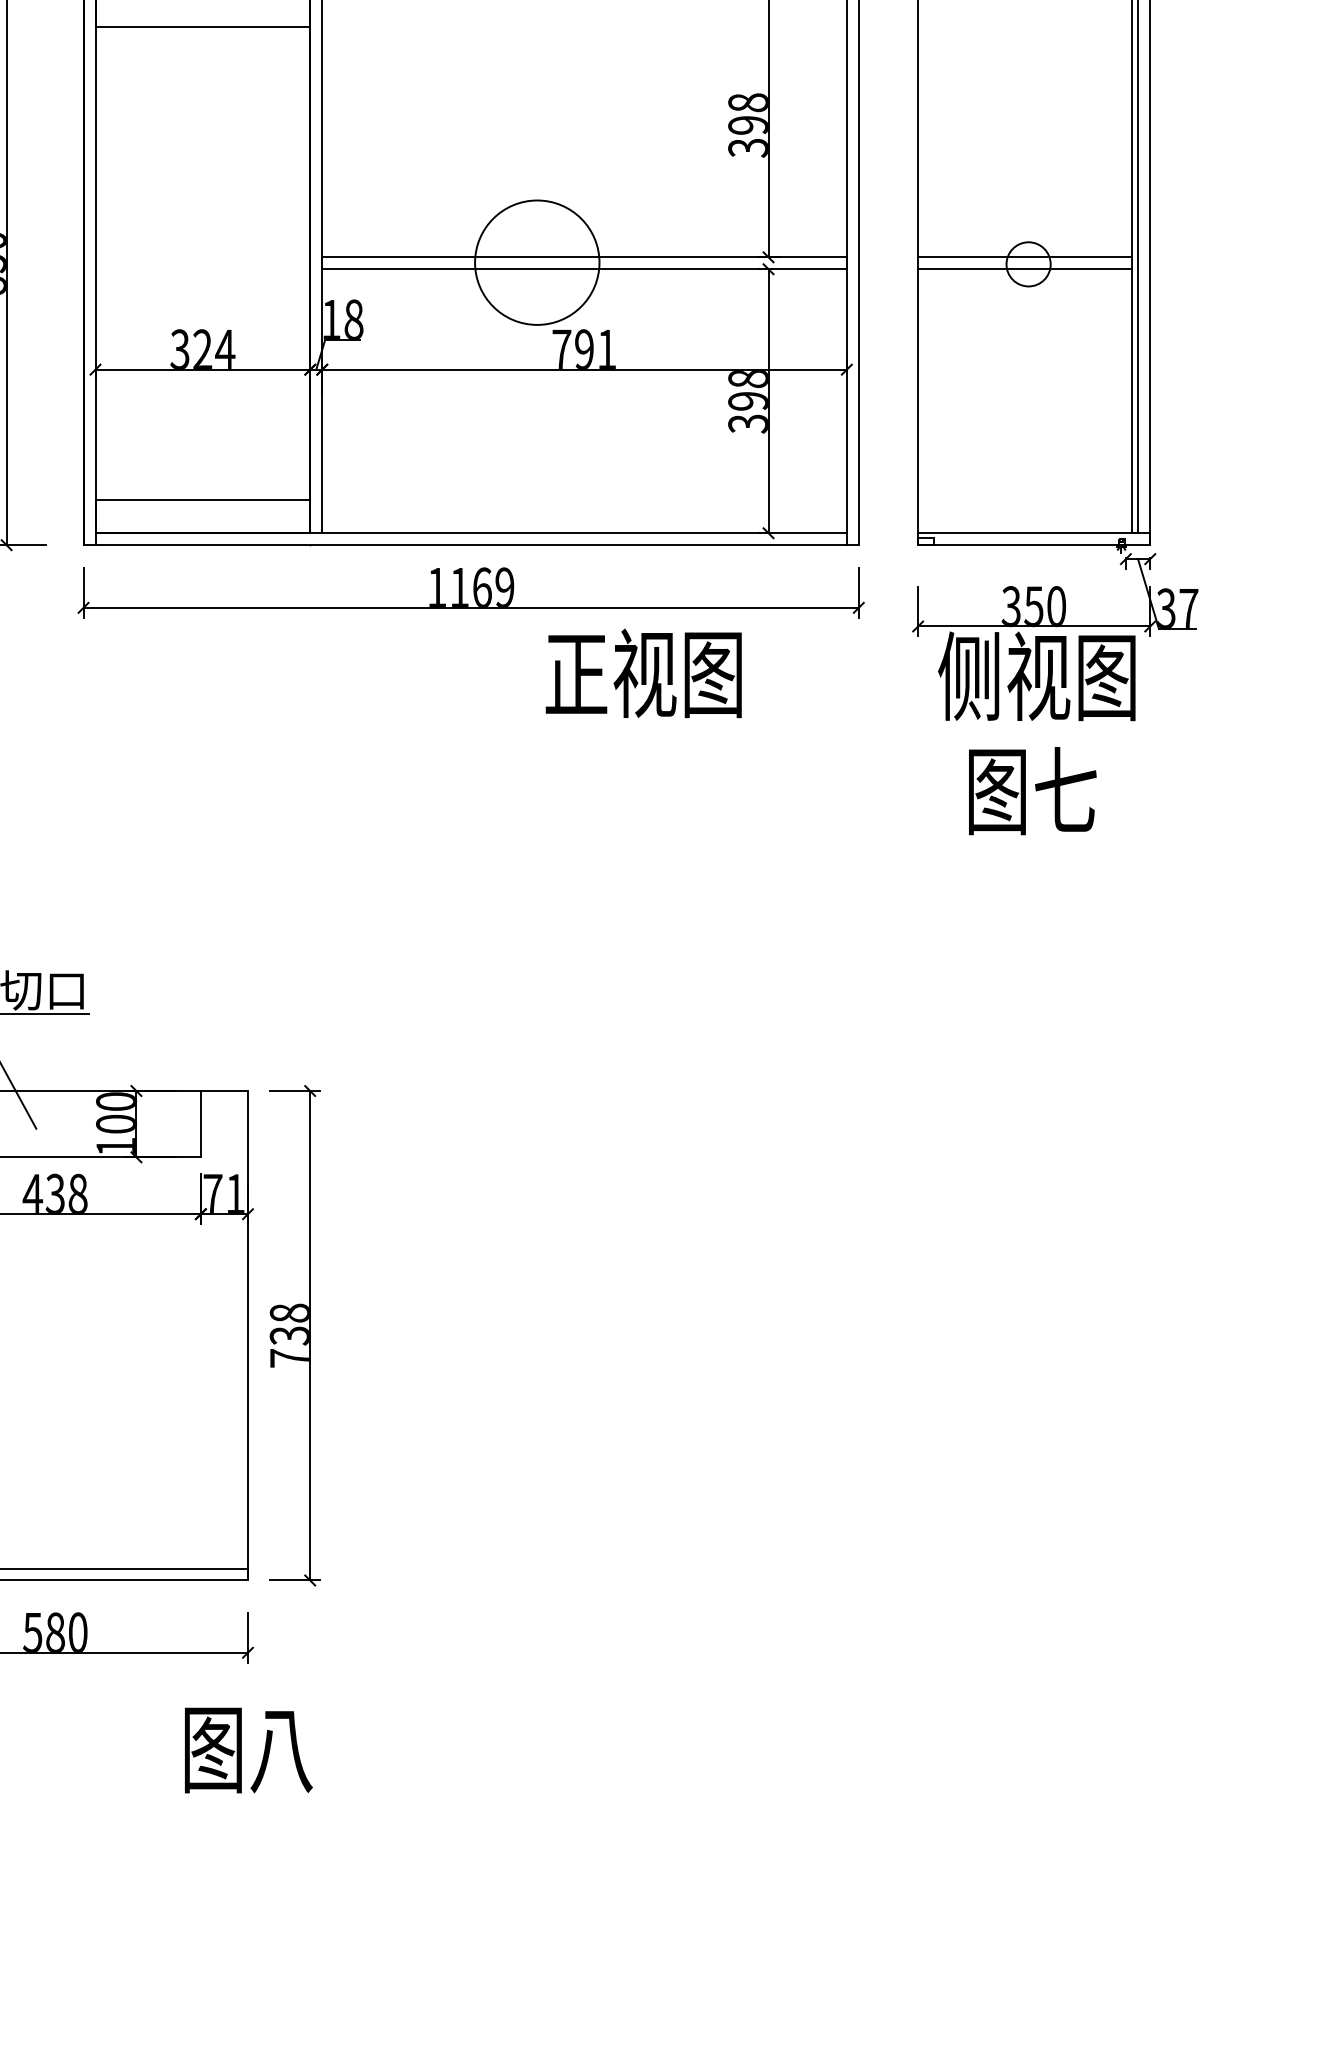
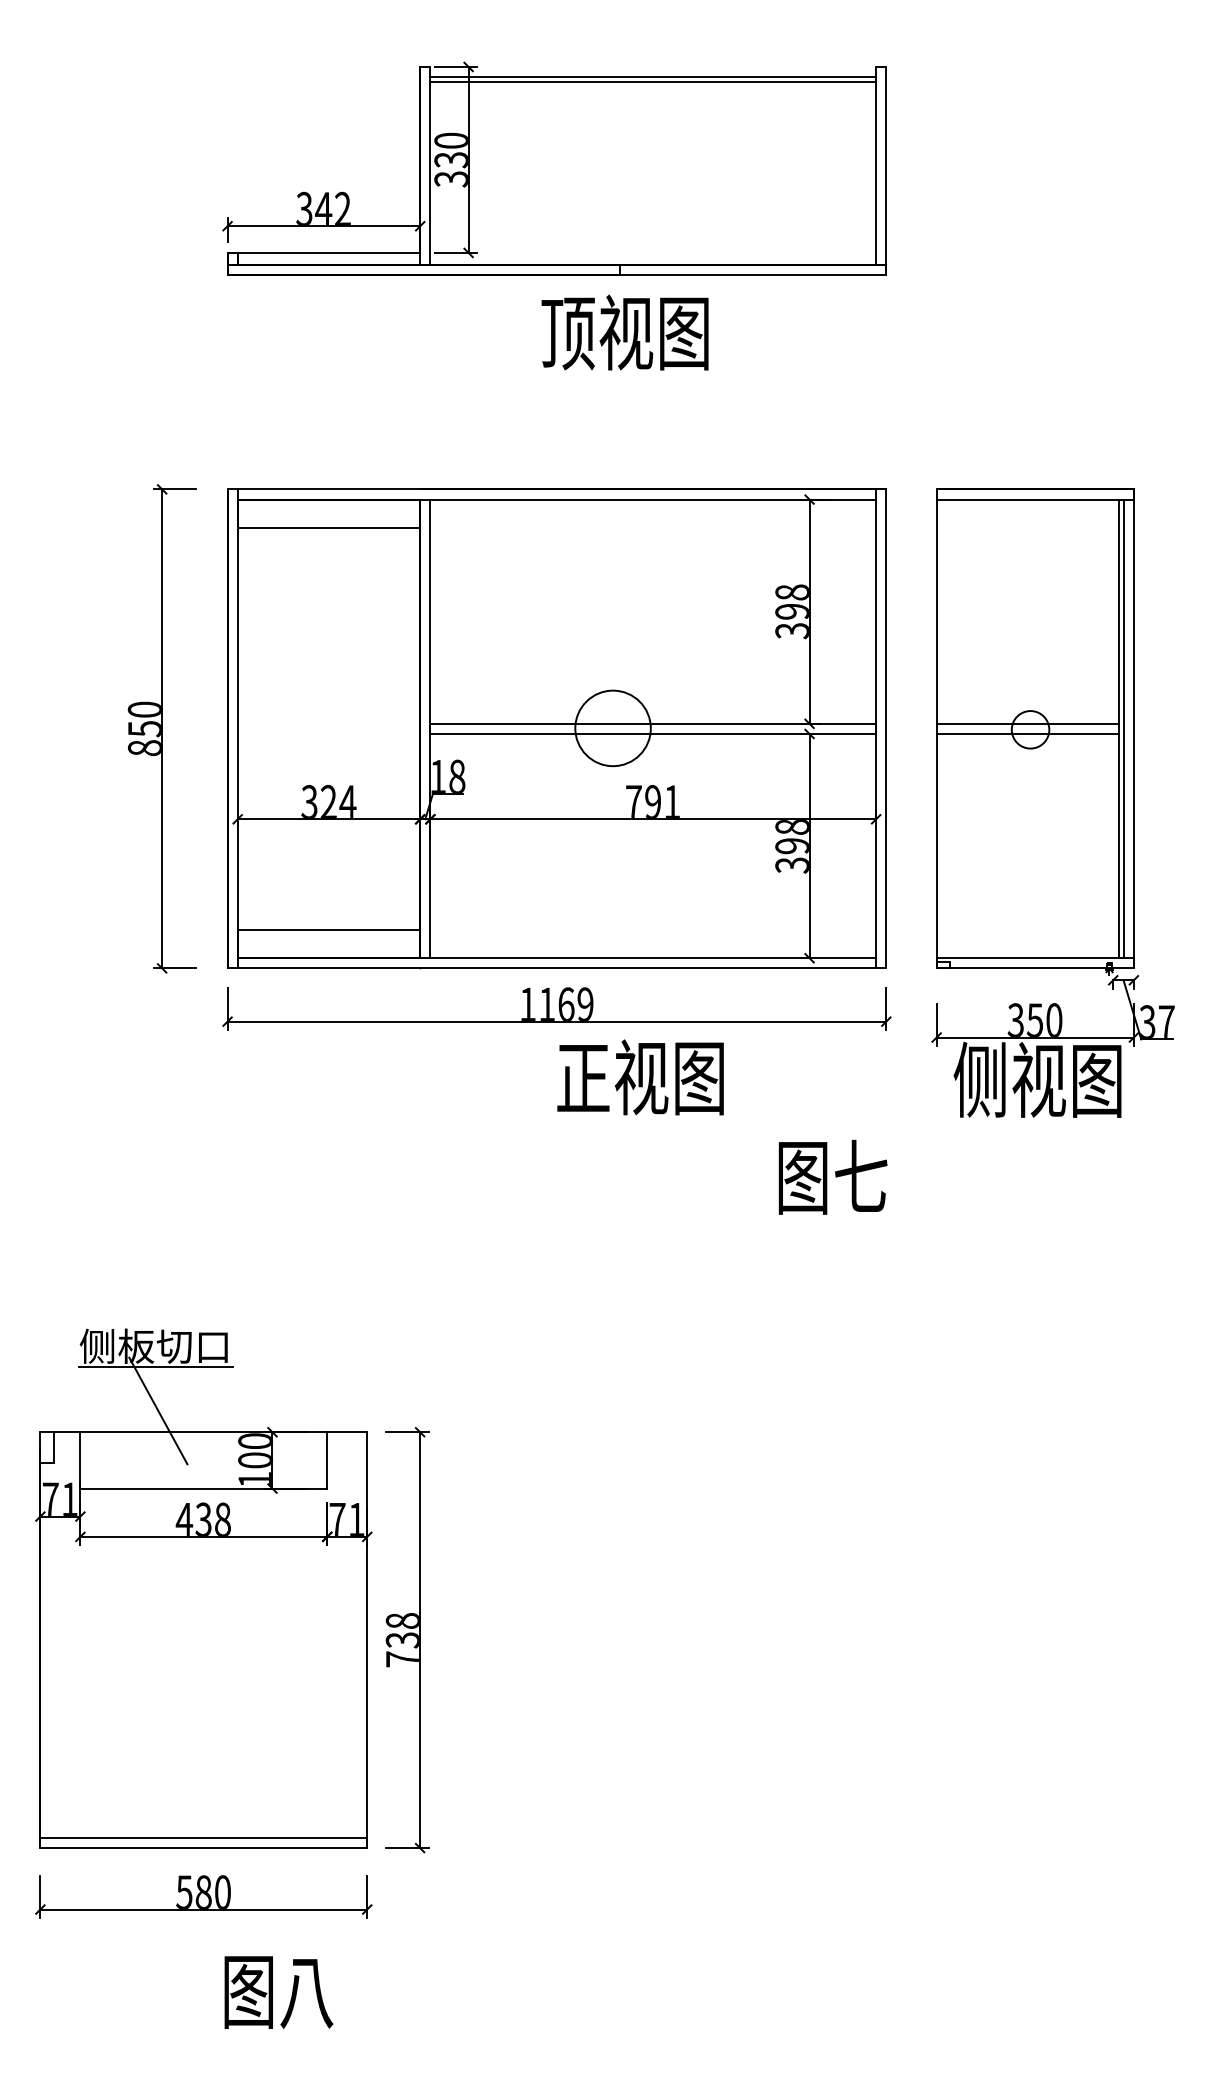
circle: (536, 262) -> (612, 728), size x0.71
text: (643, 673) -> (640, 1077), moved
text: (1032, 790) -> (832, 1176), moved
text: (248, 1750) -> (278, 1992), moved

